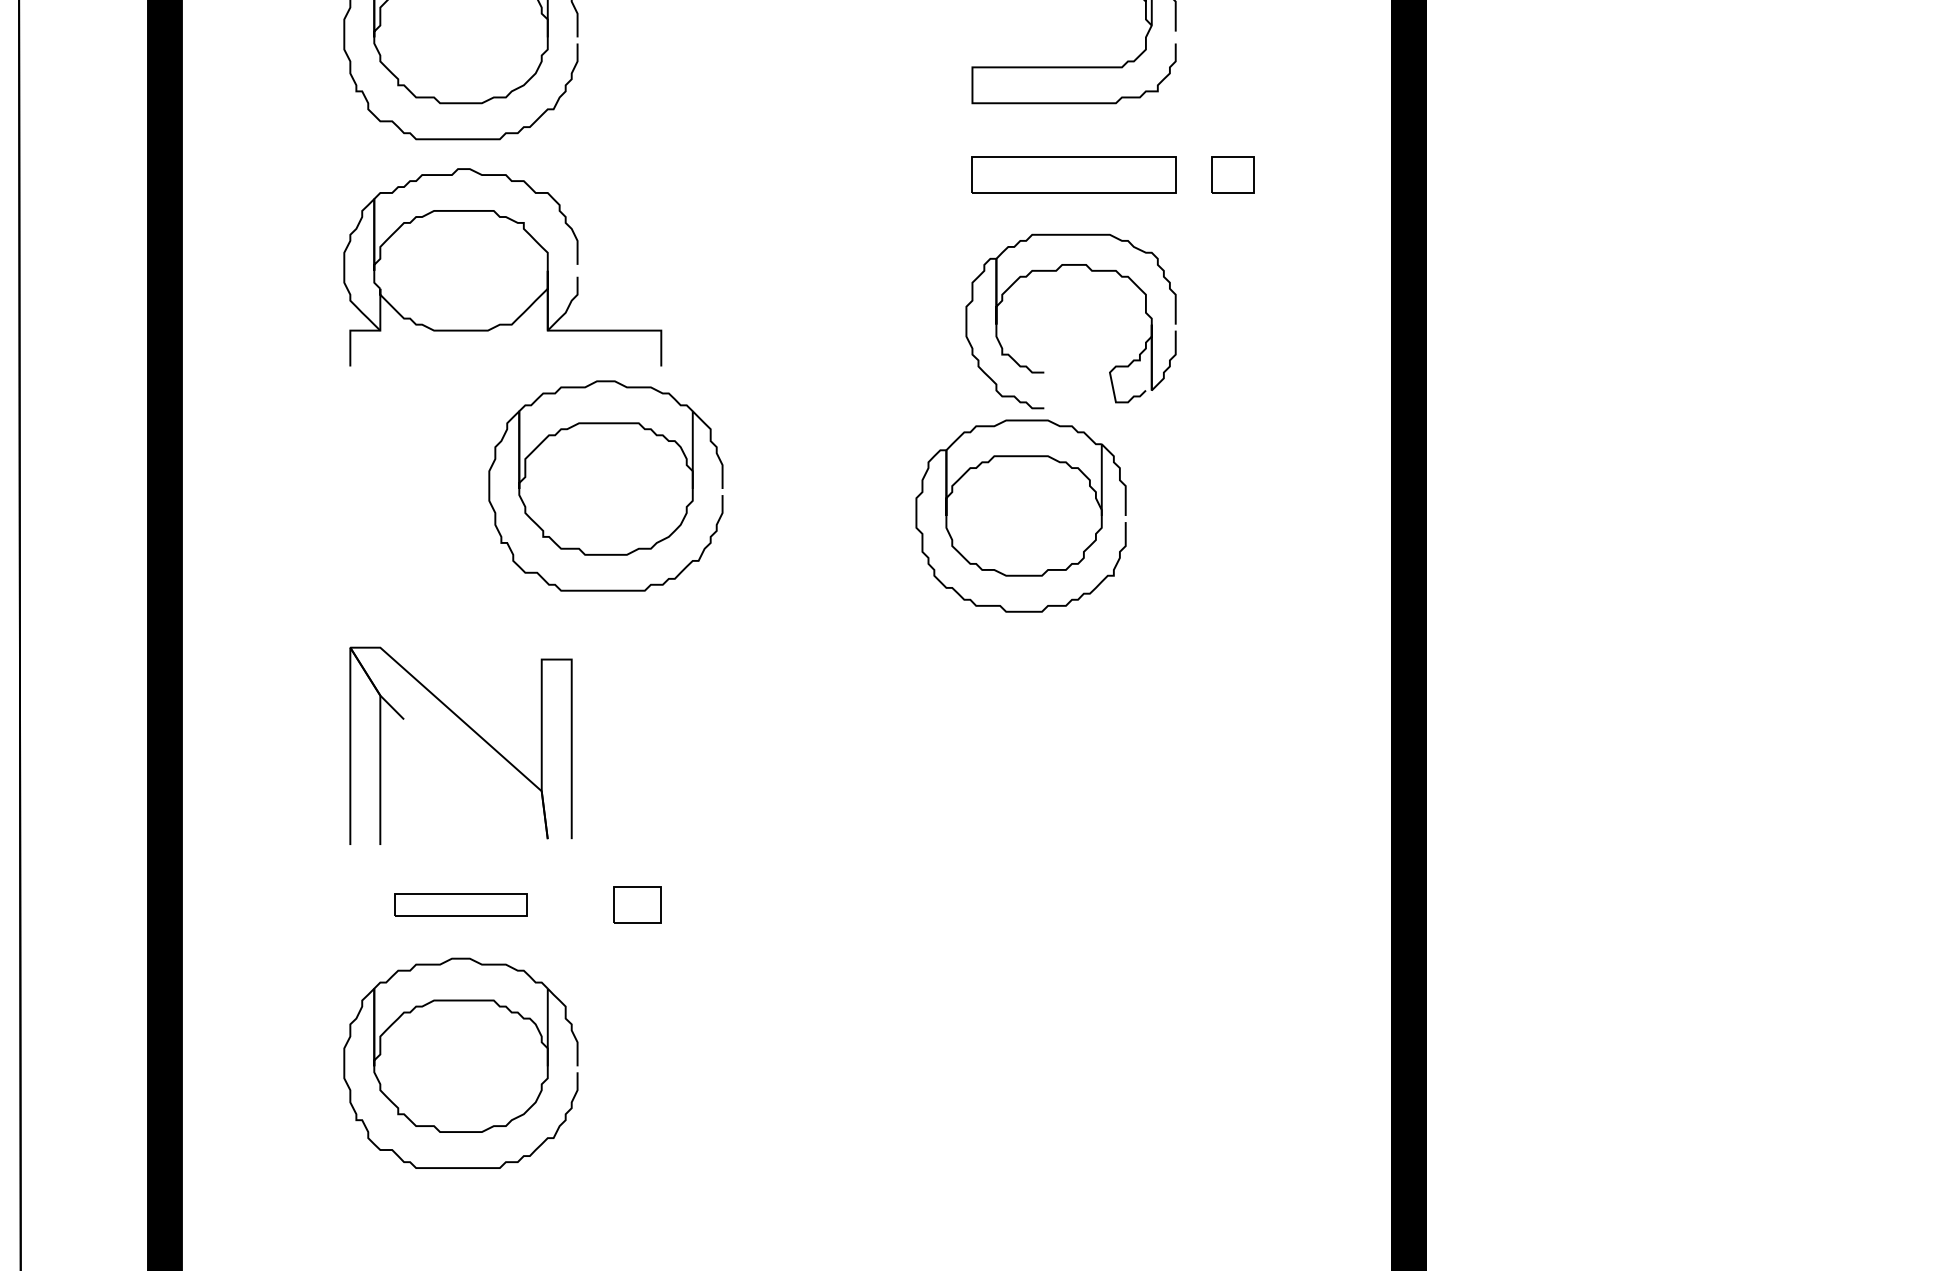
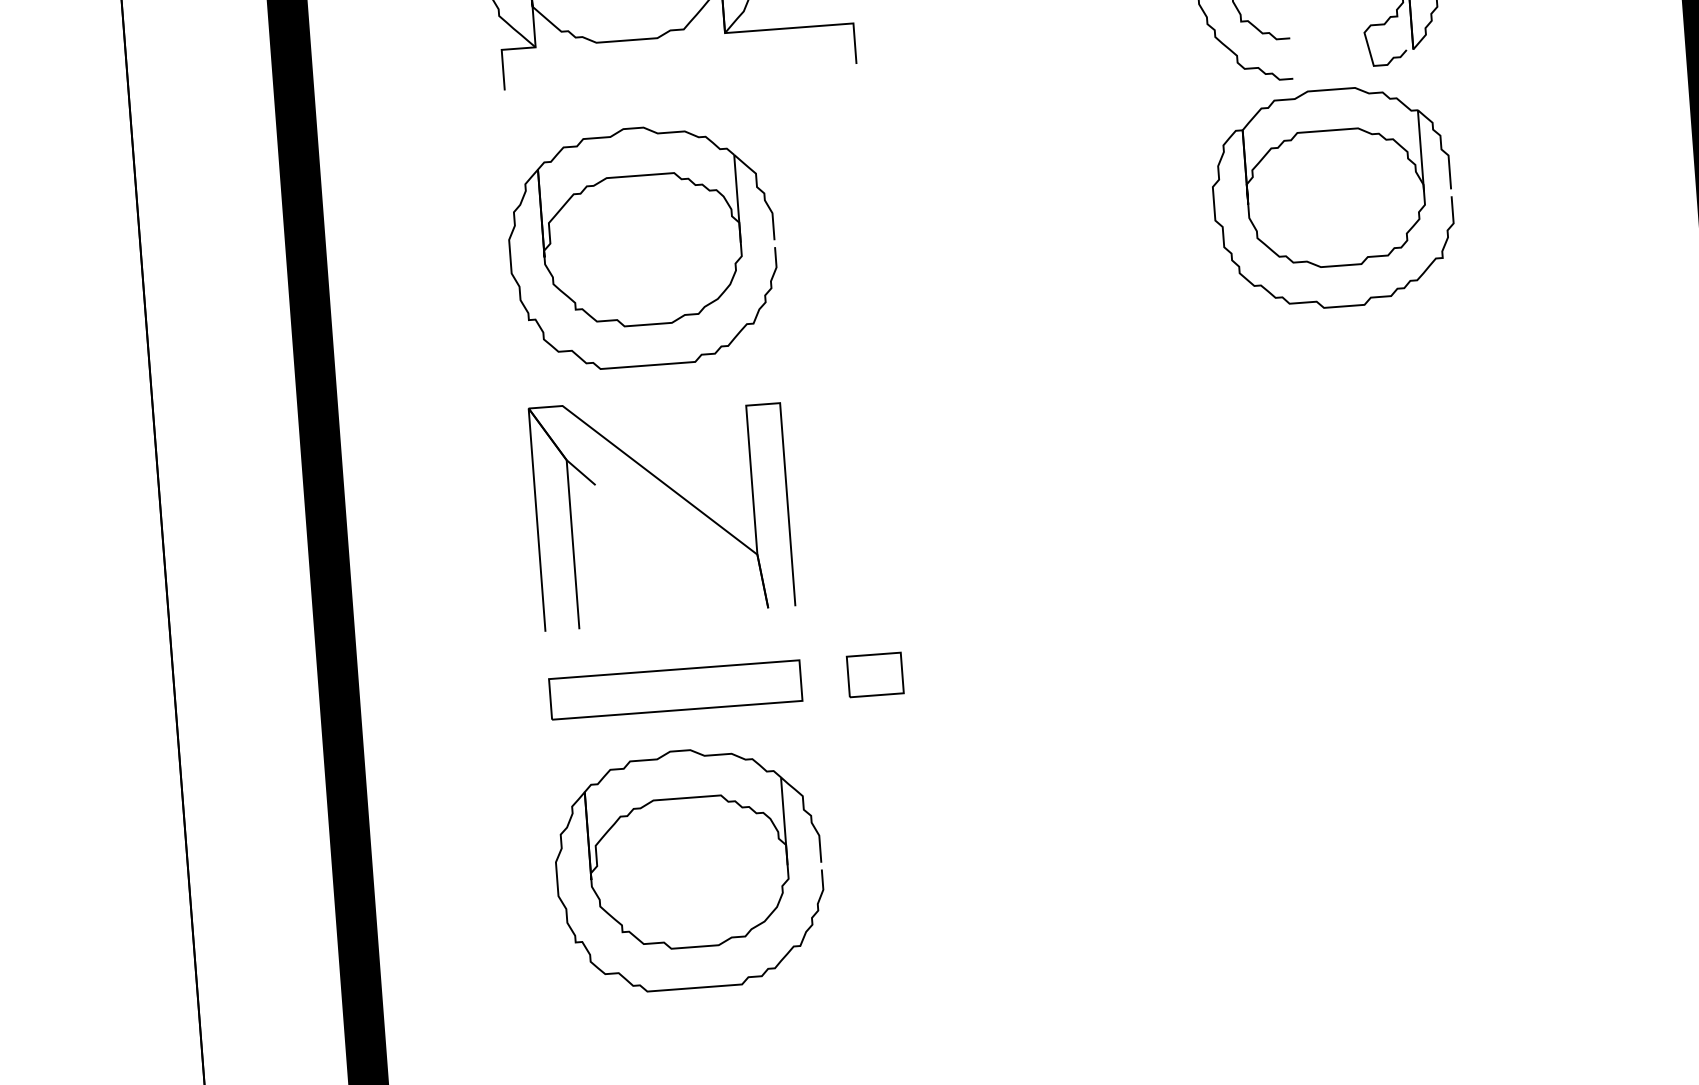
part: (605, 485) -> (641, 246), moved
part: (1020, 515) -> (1332, 197), moved
part: (460, 904) -> (675, 689), size x1.67

